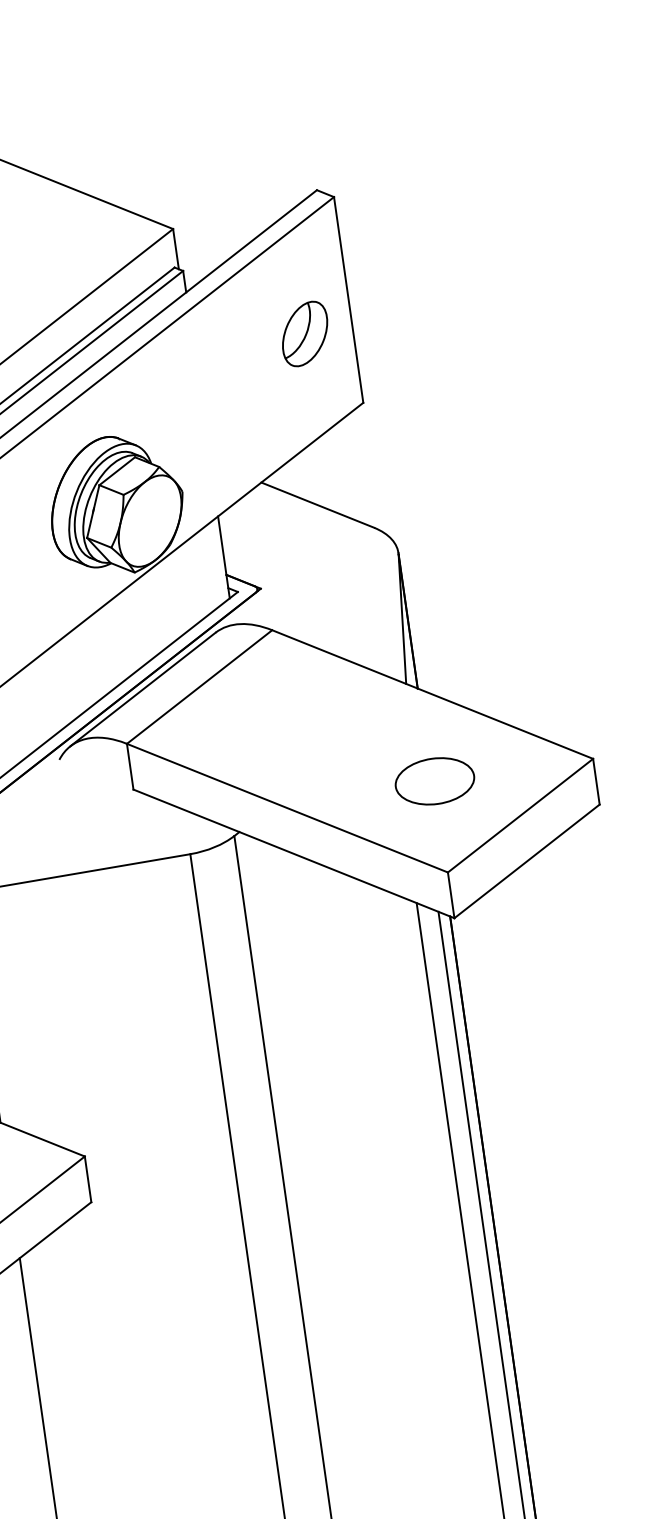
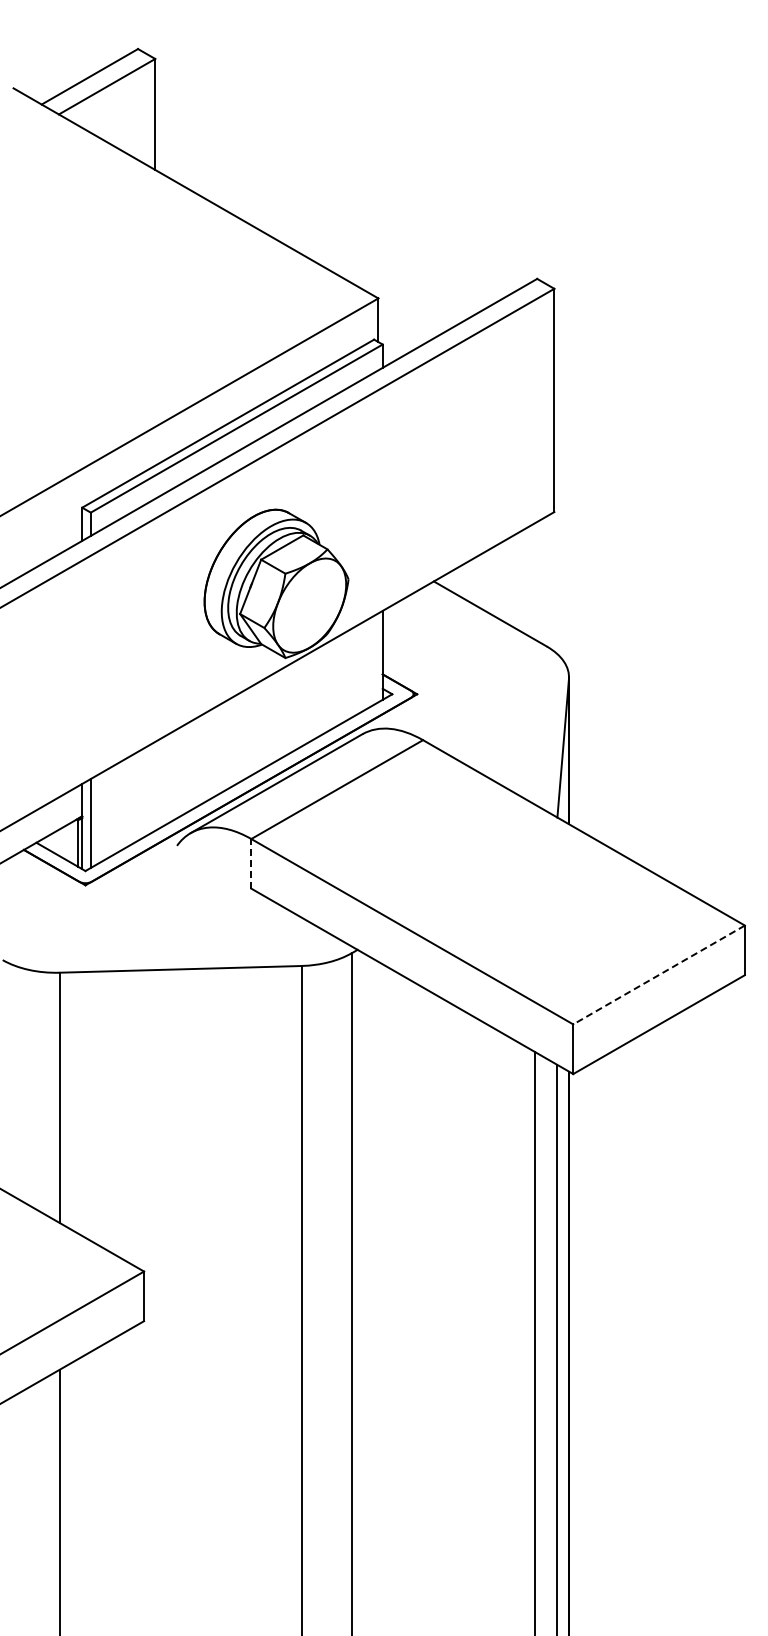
part: (304, 333) -> (502, 429), removed
line: (130, 766) -> (251, 863), solid -> dashed
part: (434, 781) -> (572, 925), removed
line: (520, 816) -> (658, 975), solid -> dashed

